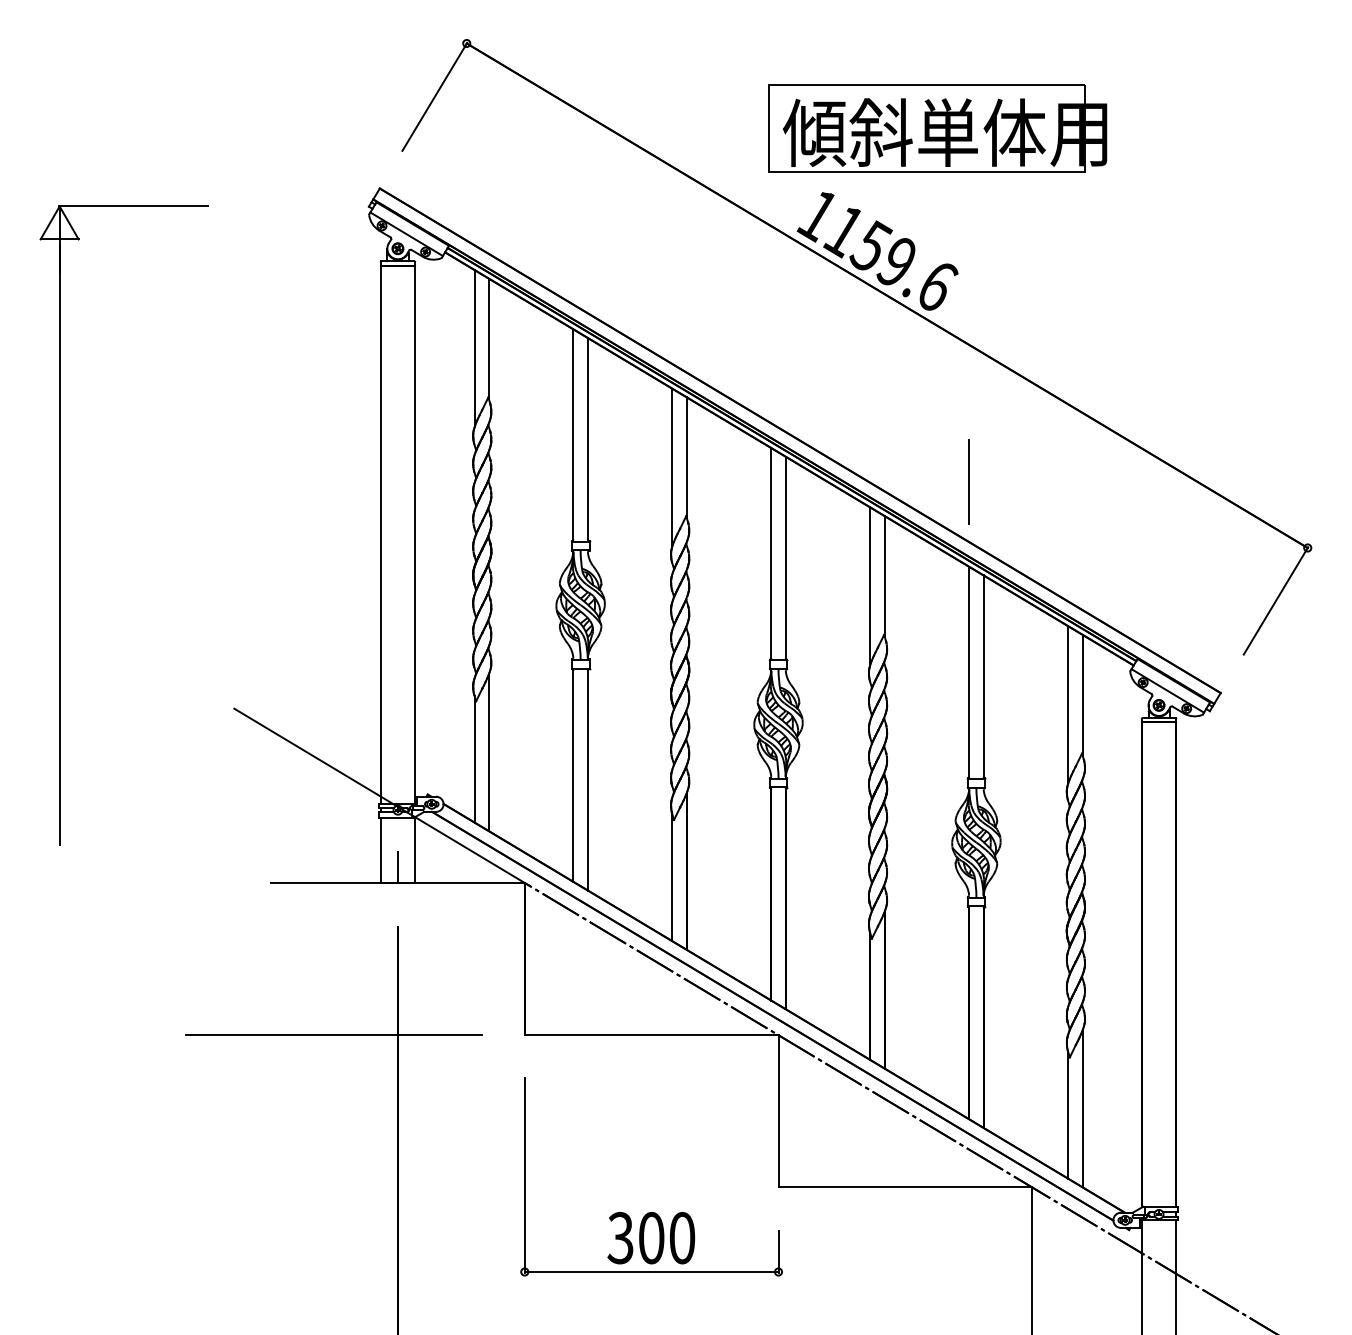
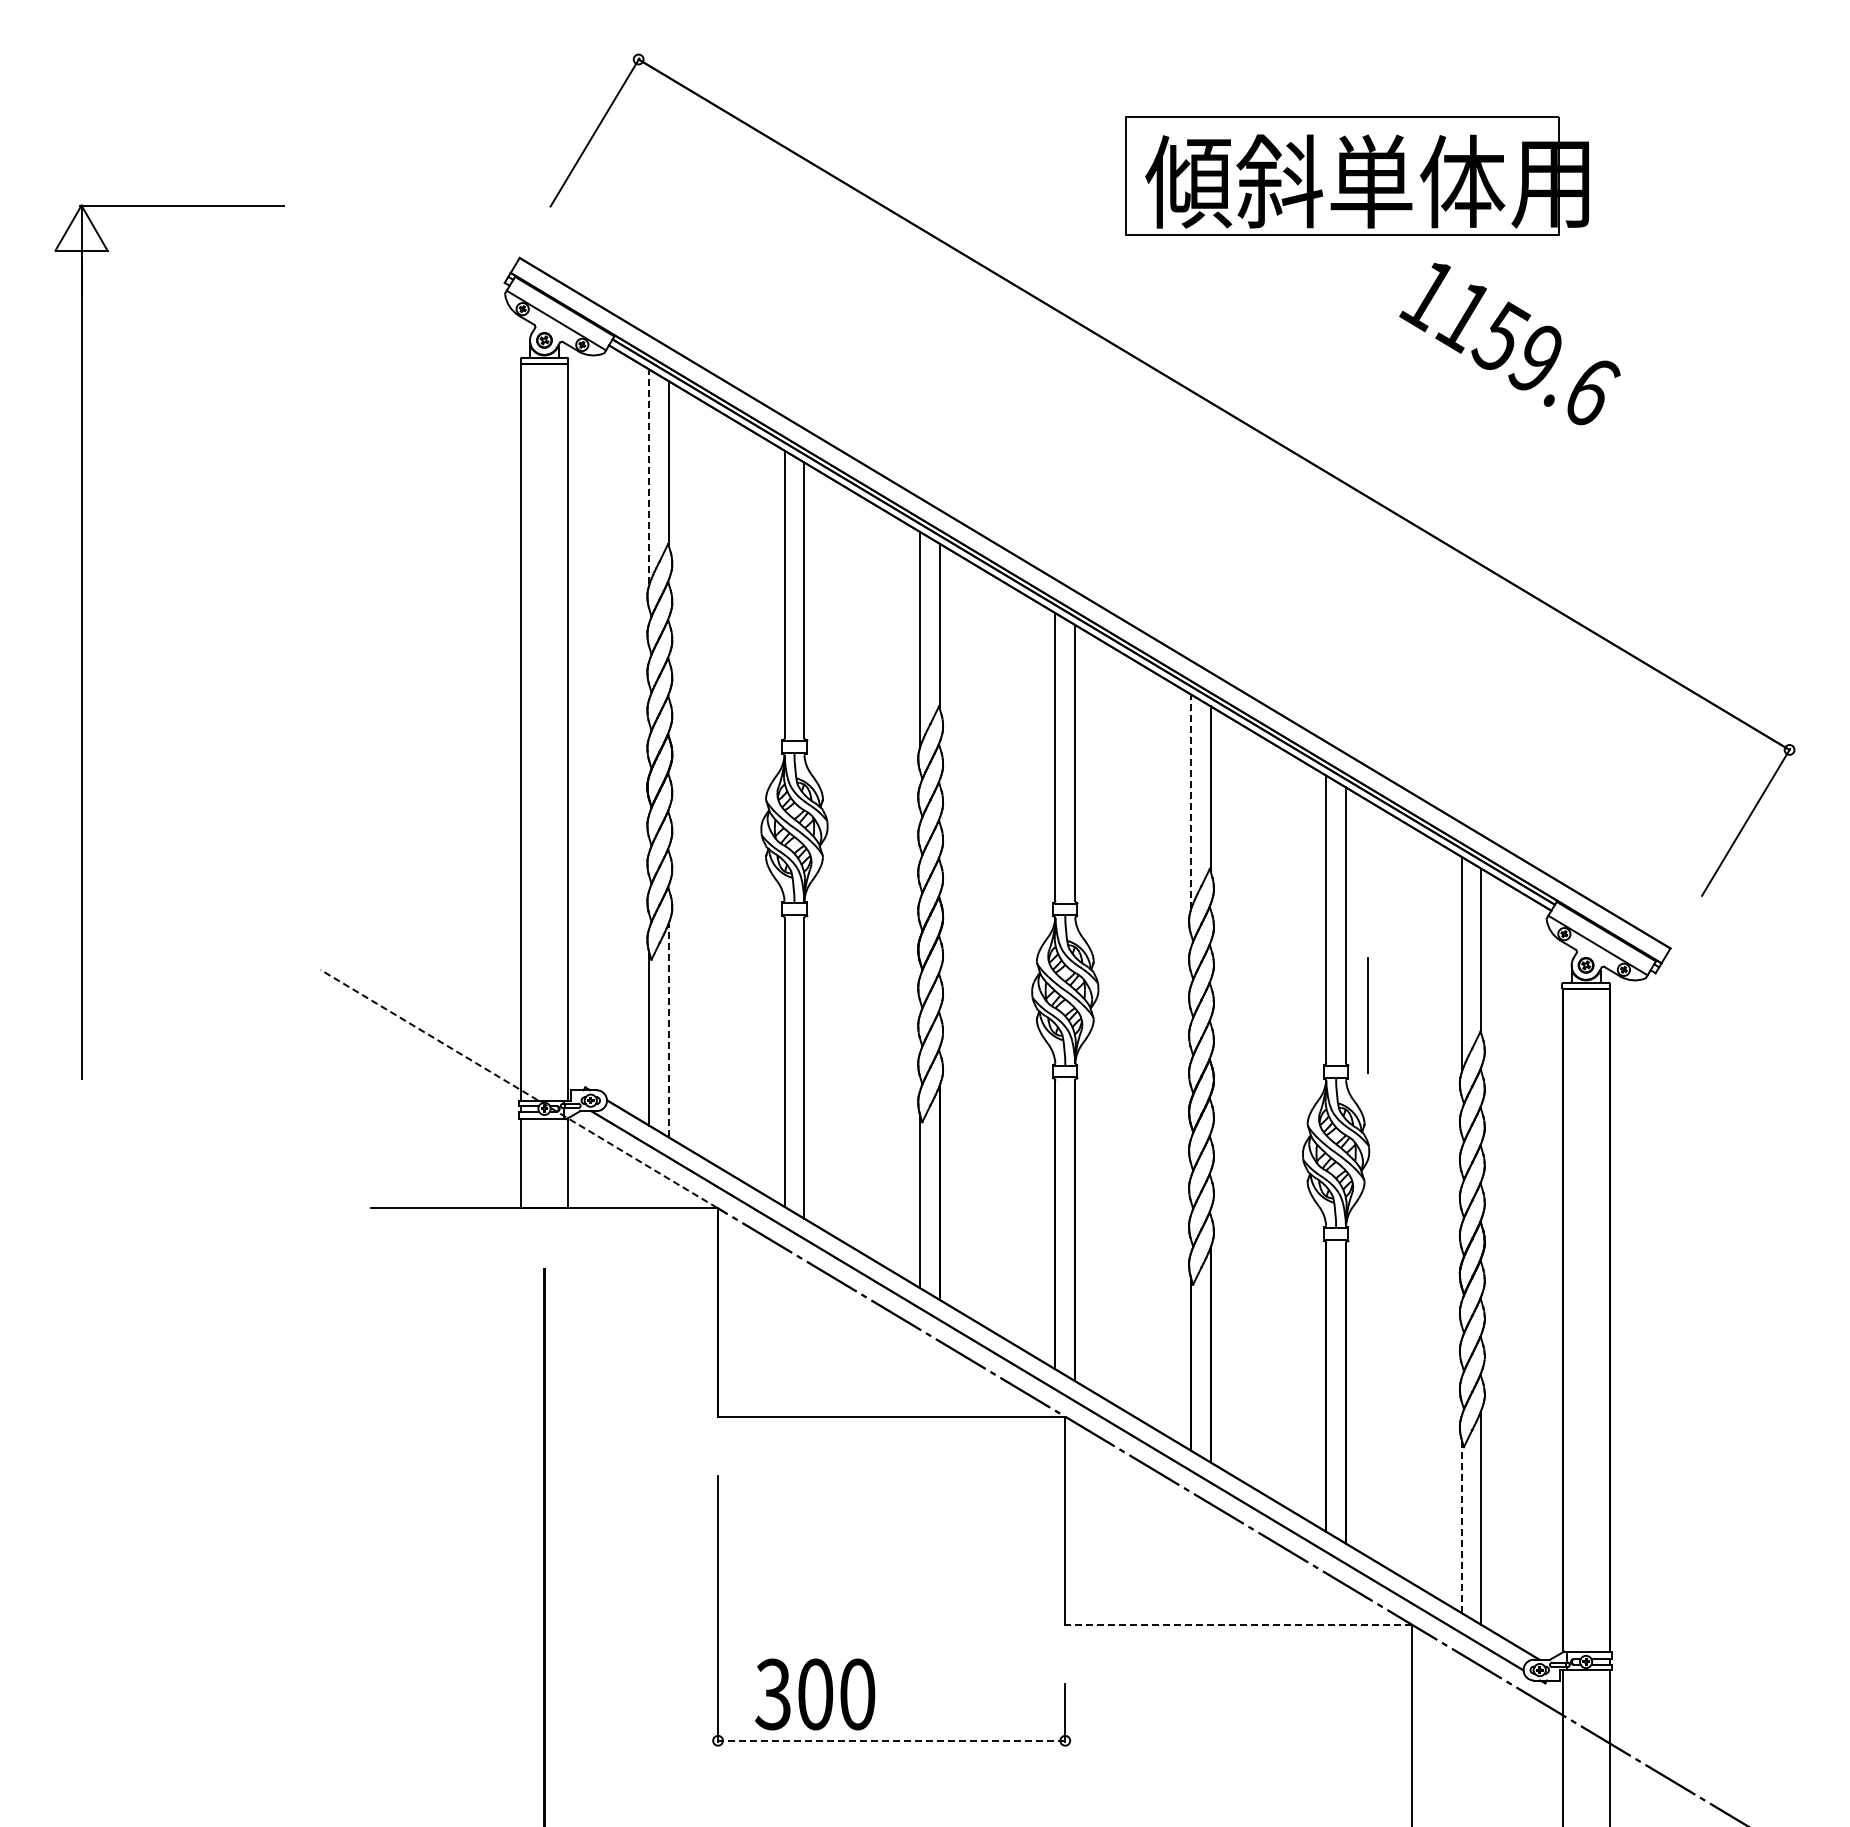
part: (937, 128) -> (1356, 175), moved
text: (877, 251) -> (1509, 343), moved
line: (474, 348) -> (649, 476), solid -> dashed
line: (968, 481) -> (1367, 1015), moved
part: (60, 525) -> (82, 641), moved
line: (870, 585) -> (1190, 801), solid -> dashed
line: (488, 752) -> (668, 1030), solid -> dashed
line: (378, 795) -> (518, 1088), solid -> dashed
line: (397, 866) -> (544, 1186), removed
line: (333, 1035) -> (456, 1416), removed
line: (1068, 1115) -> (1461, 1526), solid -> dashed
line: (905, 1187) -> (1238, 1625), solid -> dashed
text: (651, 1238) -> (815, 1694), moved
line: (651, 1271) -> (891, 1740), solid -> dashed

